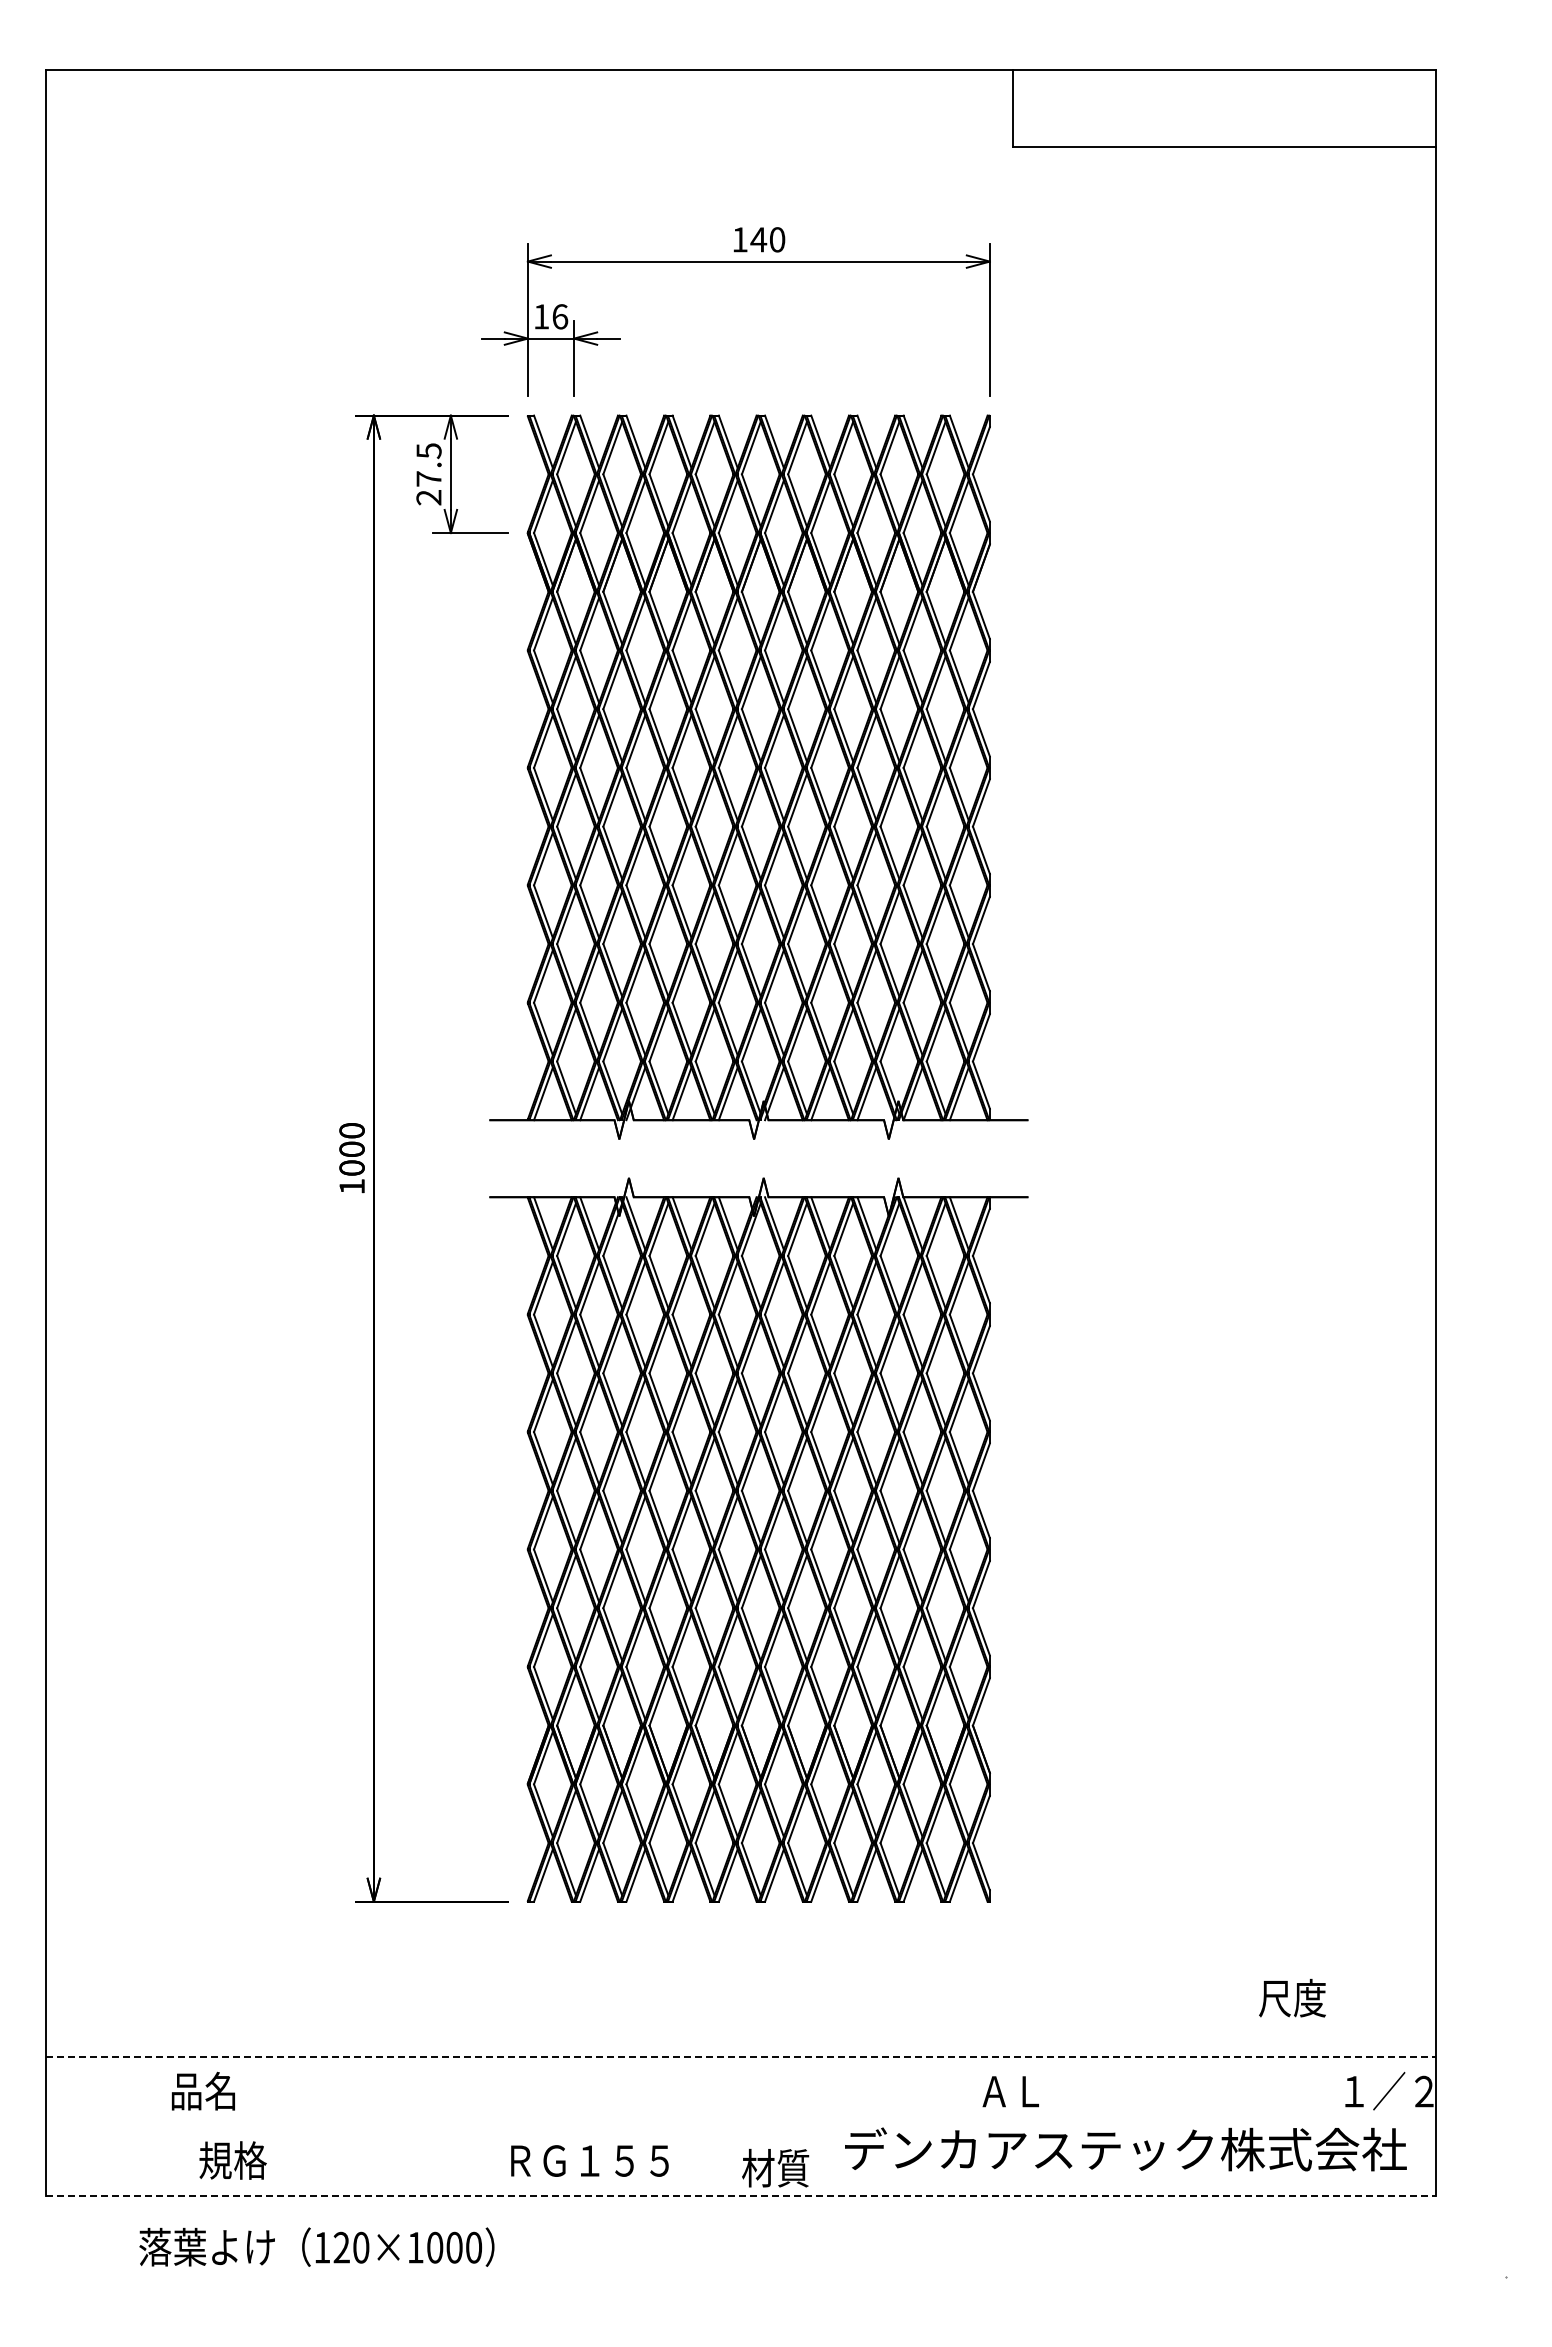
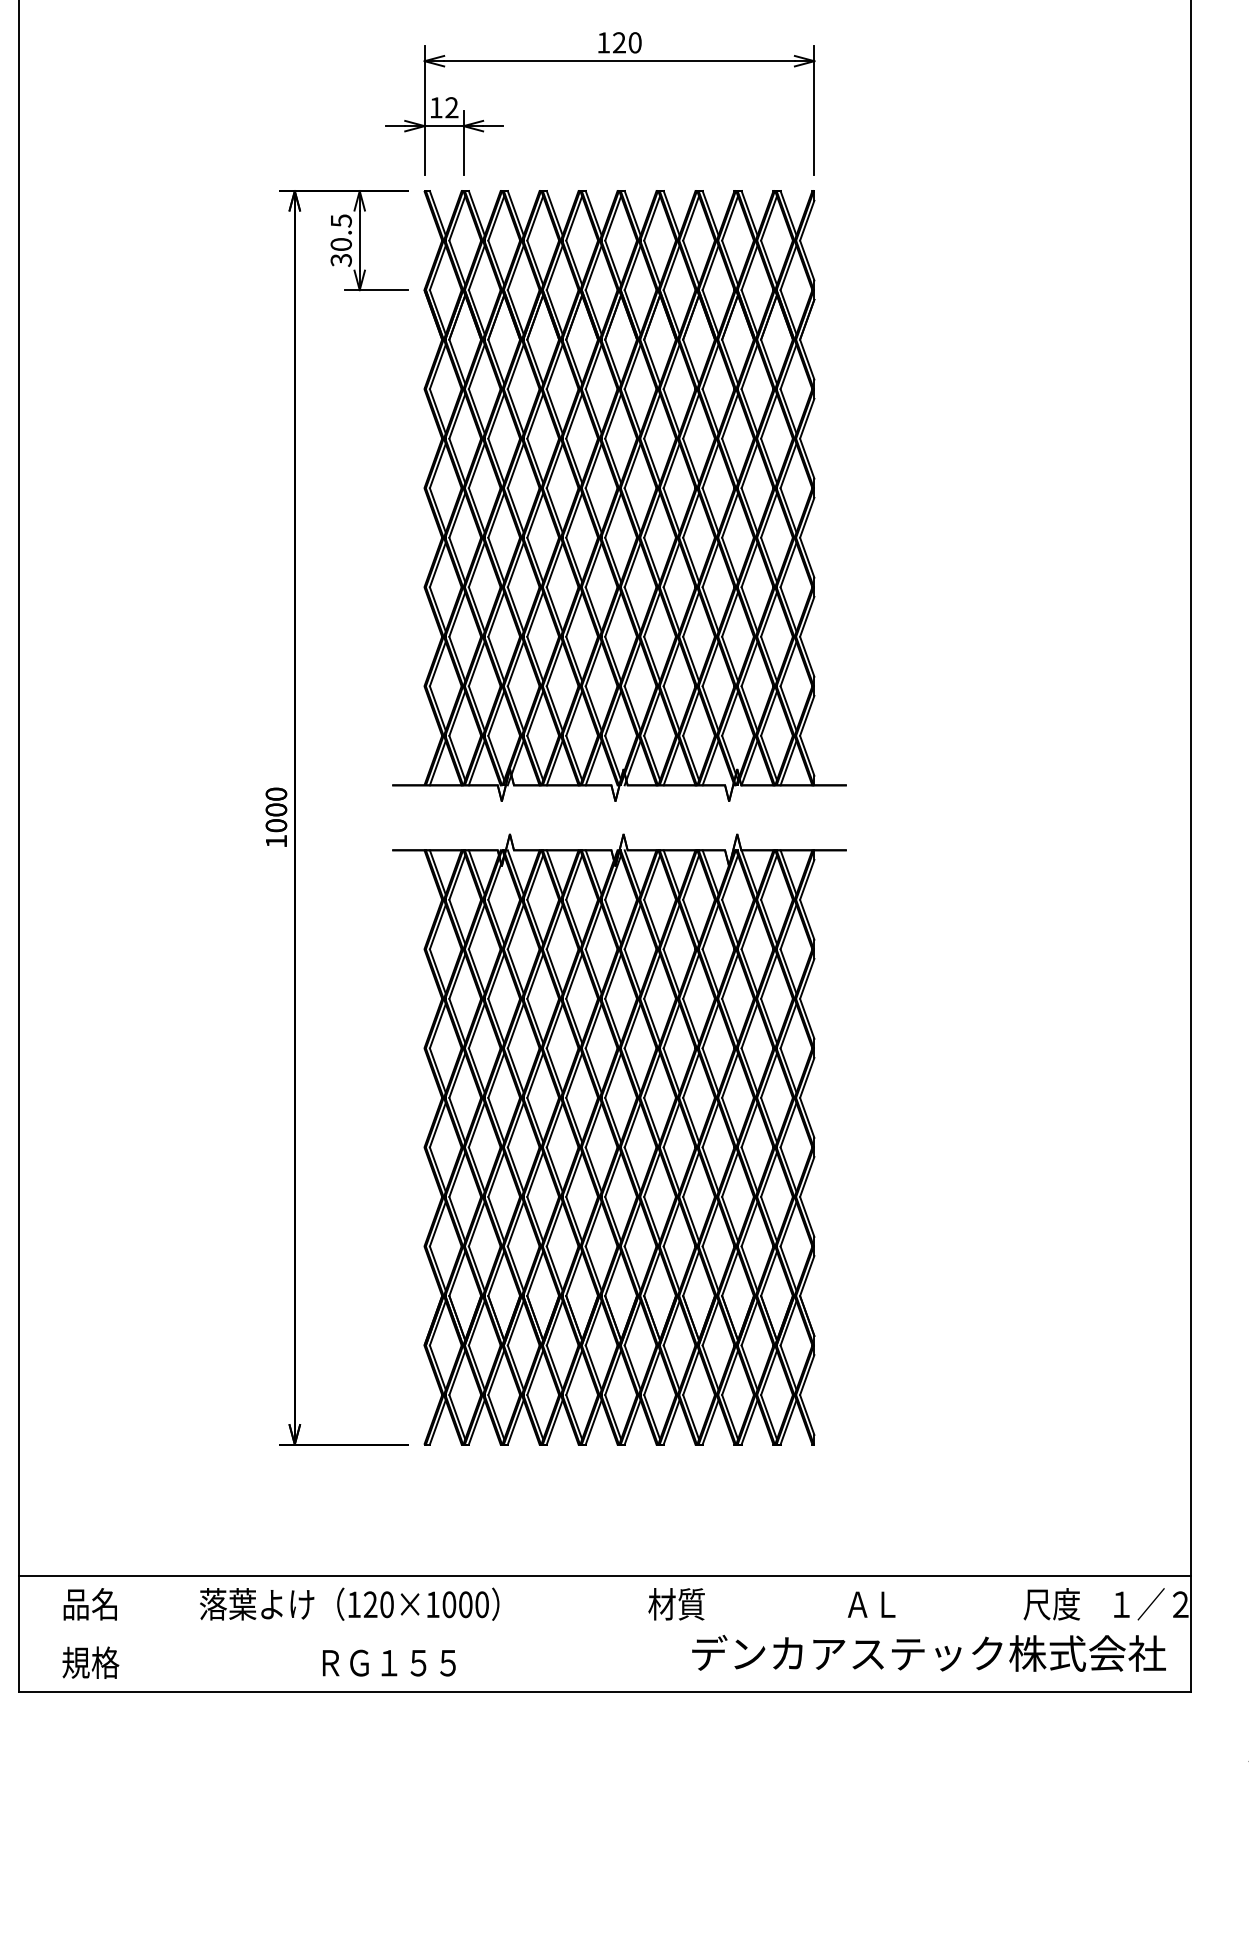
text: (758, 239) -> (619, 42), 140 -> 120
text: (560, 316) -> (452, 107), 16 -> 12
text: (428, 488) -> (340, 252), 27.5 -> 30.5
text: (1292, 1997) -> (1051, 1603), moved
line: (741, 2057) -> (604, 1575), dashed -> solid
text: (203, 2090) -> (90, 1603), moved
text: (1010, 2091) -> (871, 1604), moved
text: (232, 2160) -> (90, 1662), moved
text: (589, 2160) -> (388, 1662), moved
text: (775, 2167) -> (676, 1603), moved
line: (741, 2195) -> (604, 1692), dashed -> solid
text: (316, 2246) -> (349, 1603), moved

